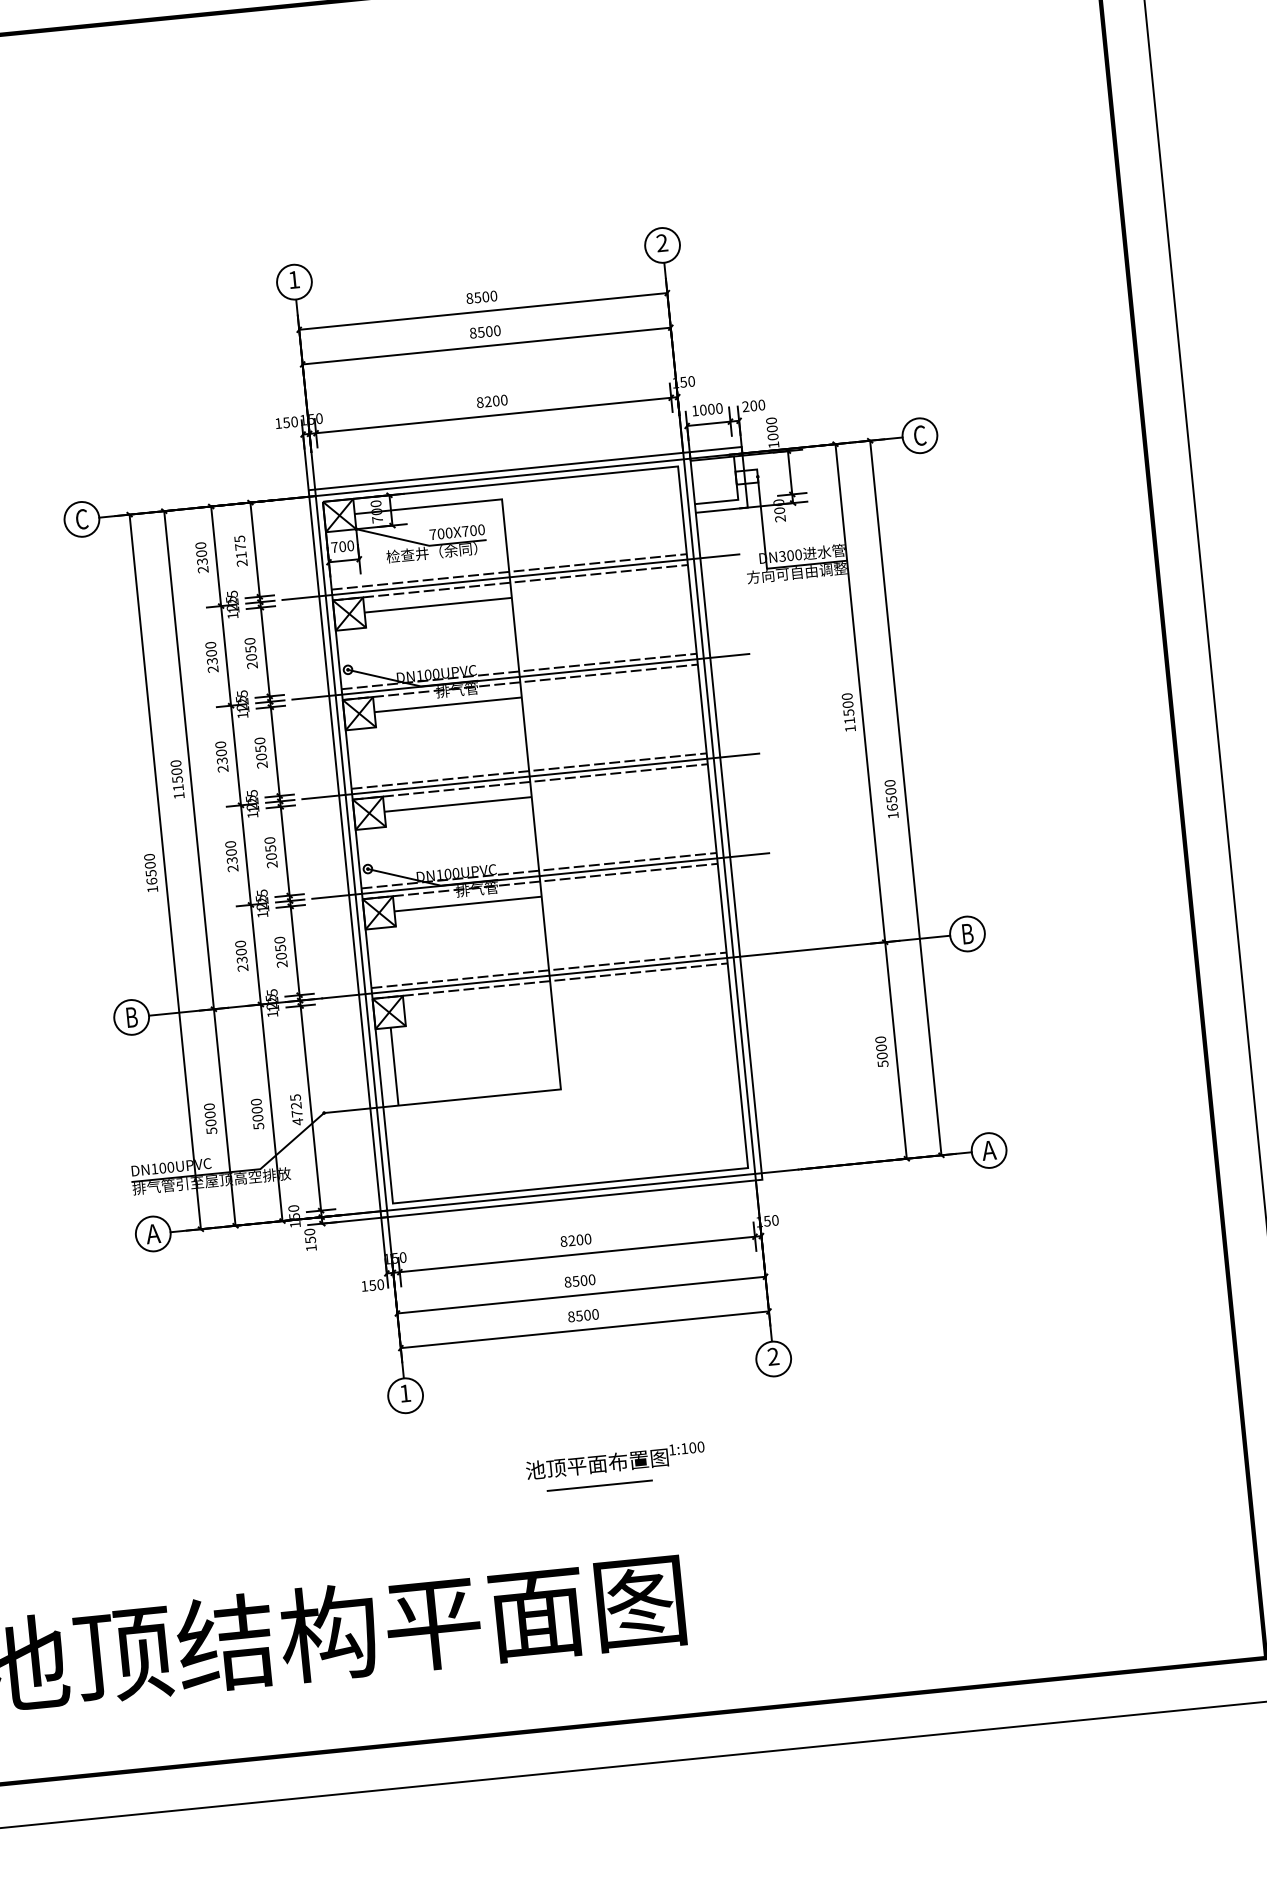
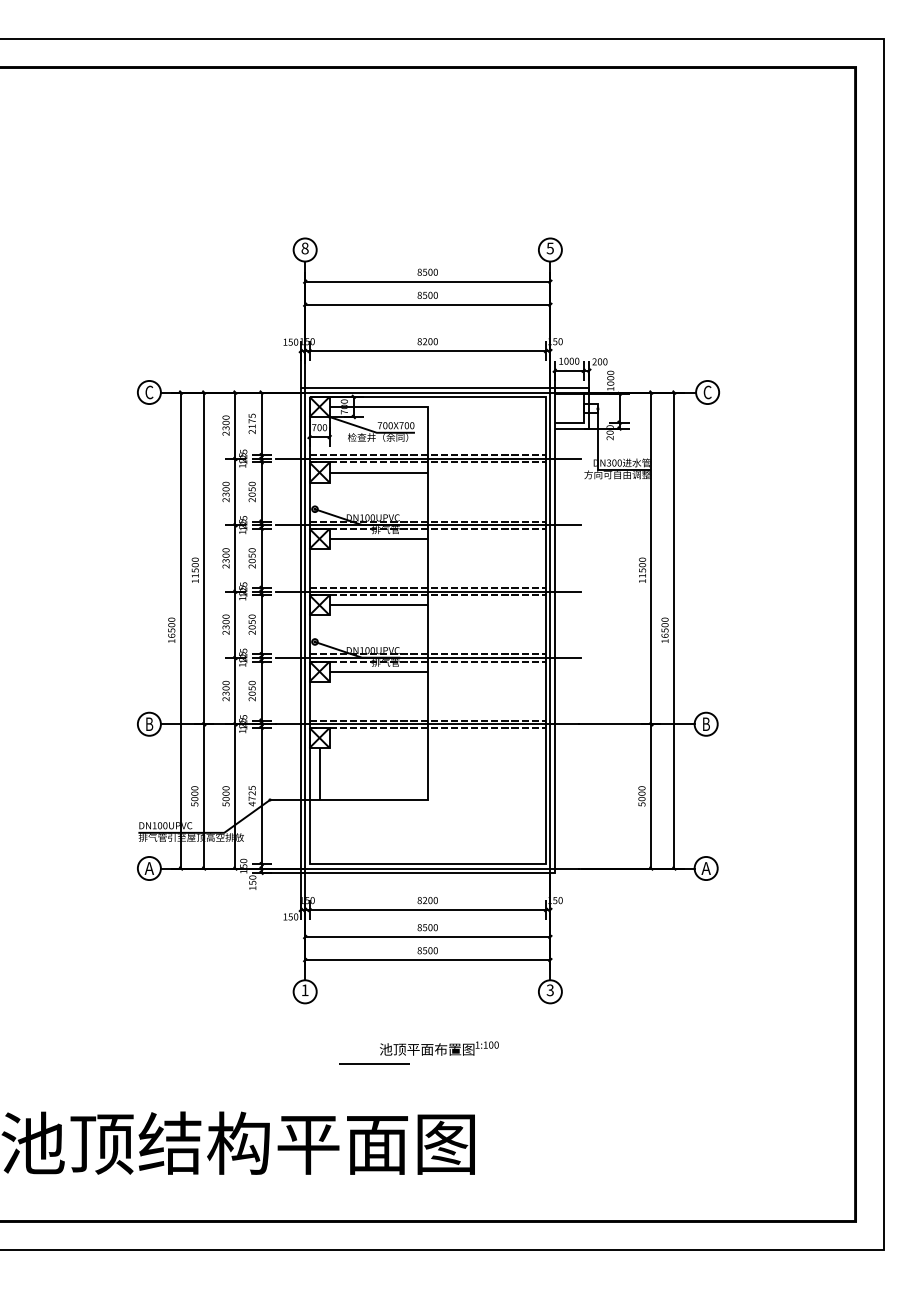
text: (660, 243) -> (549, 248), 2 -> 5
text: (293, 280) -> (304, 248), 1 -> 8
text: (772, 1357) -> (549, 990), 2 -> 3
line: (599, 1485) -> (374, 1063), moved

